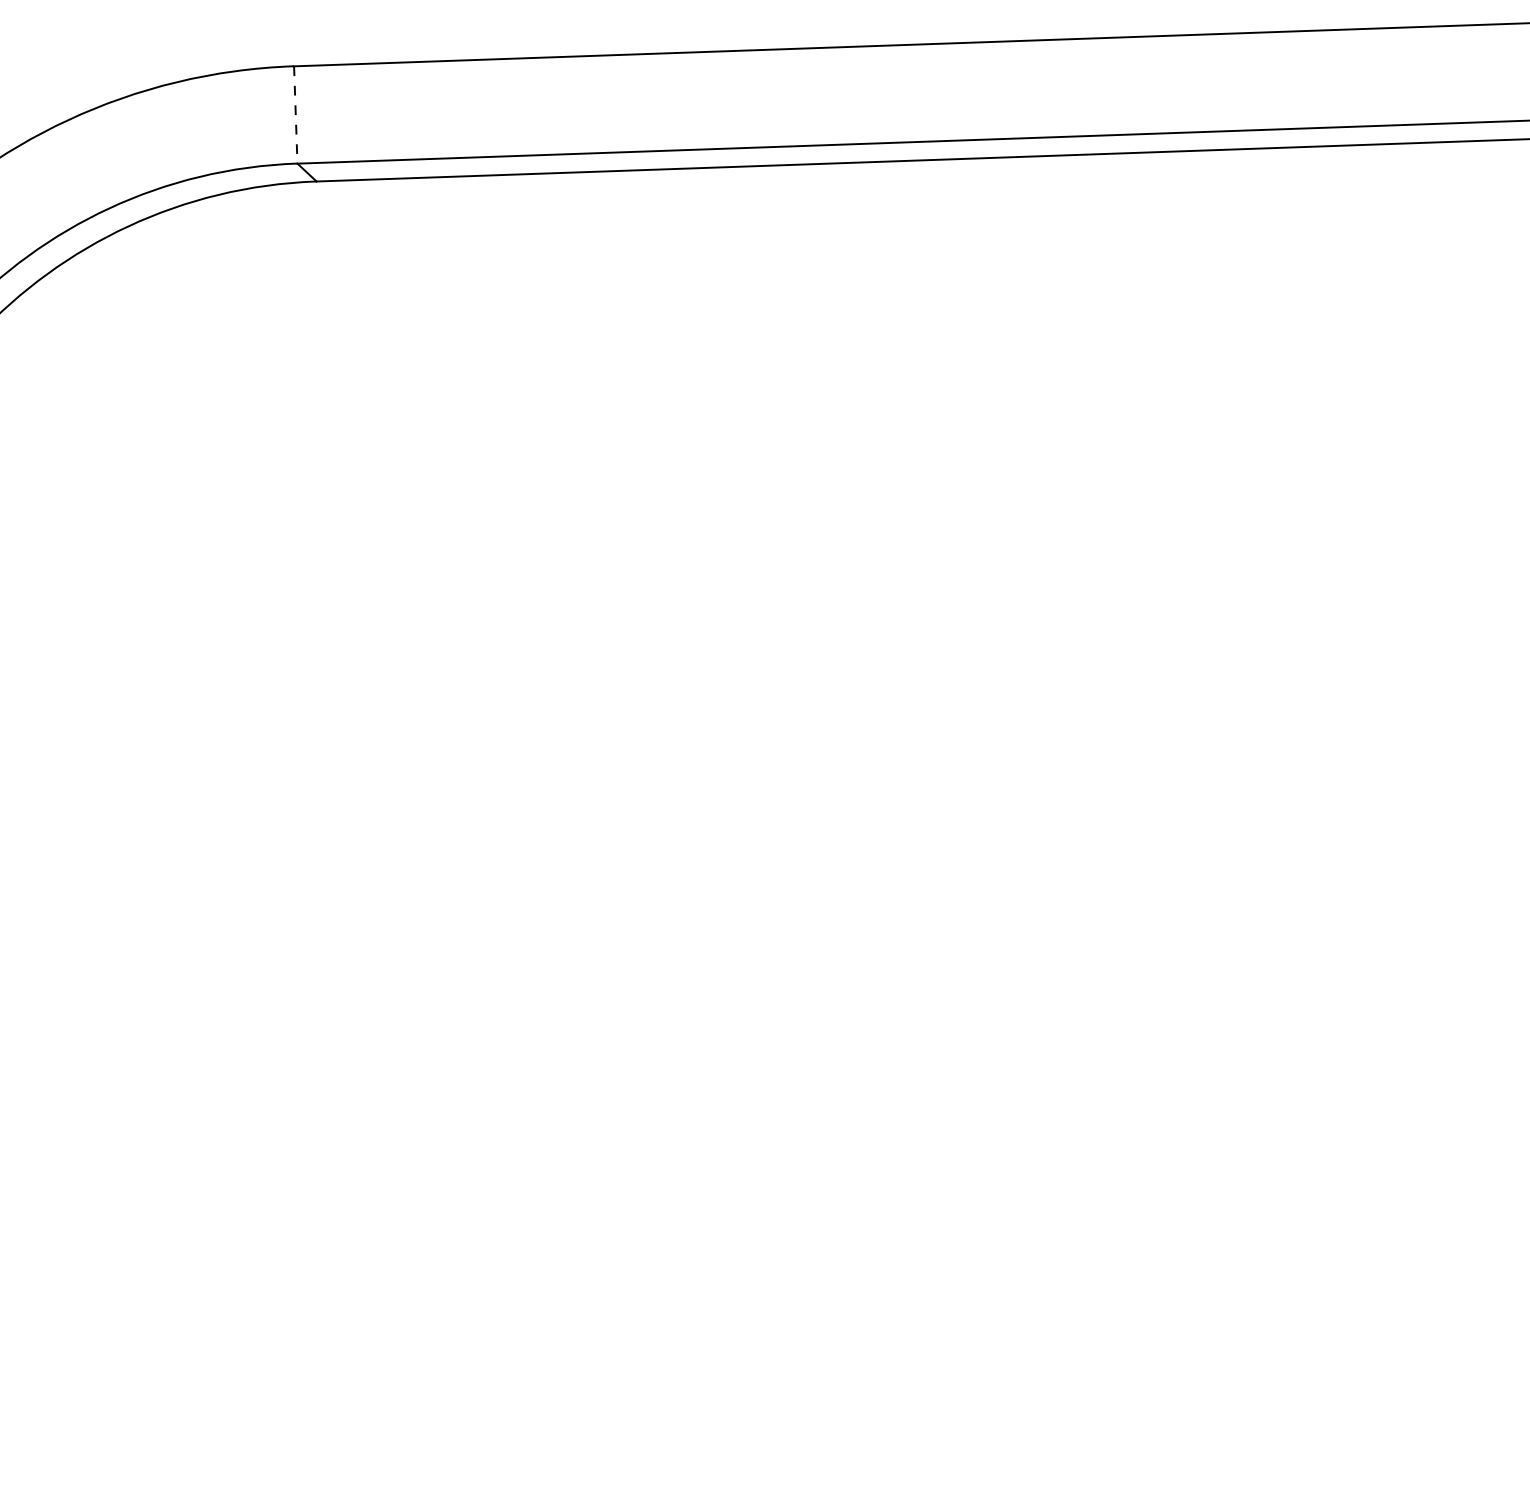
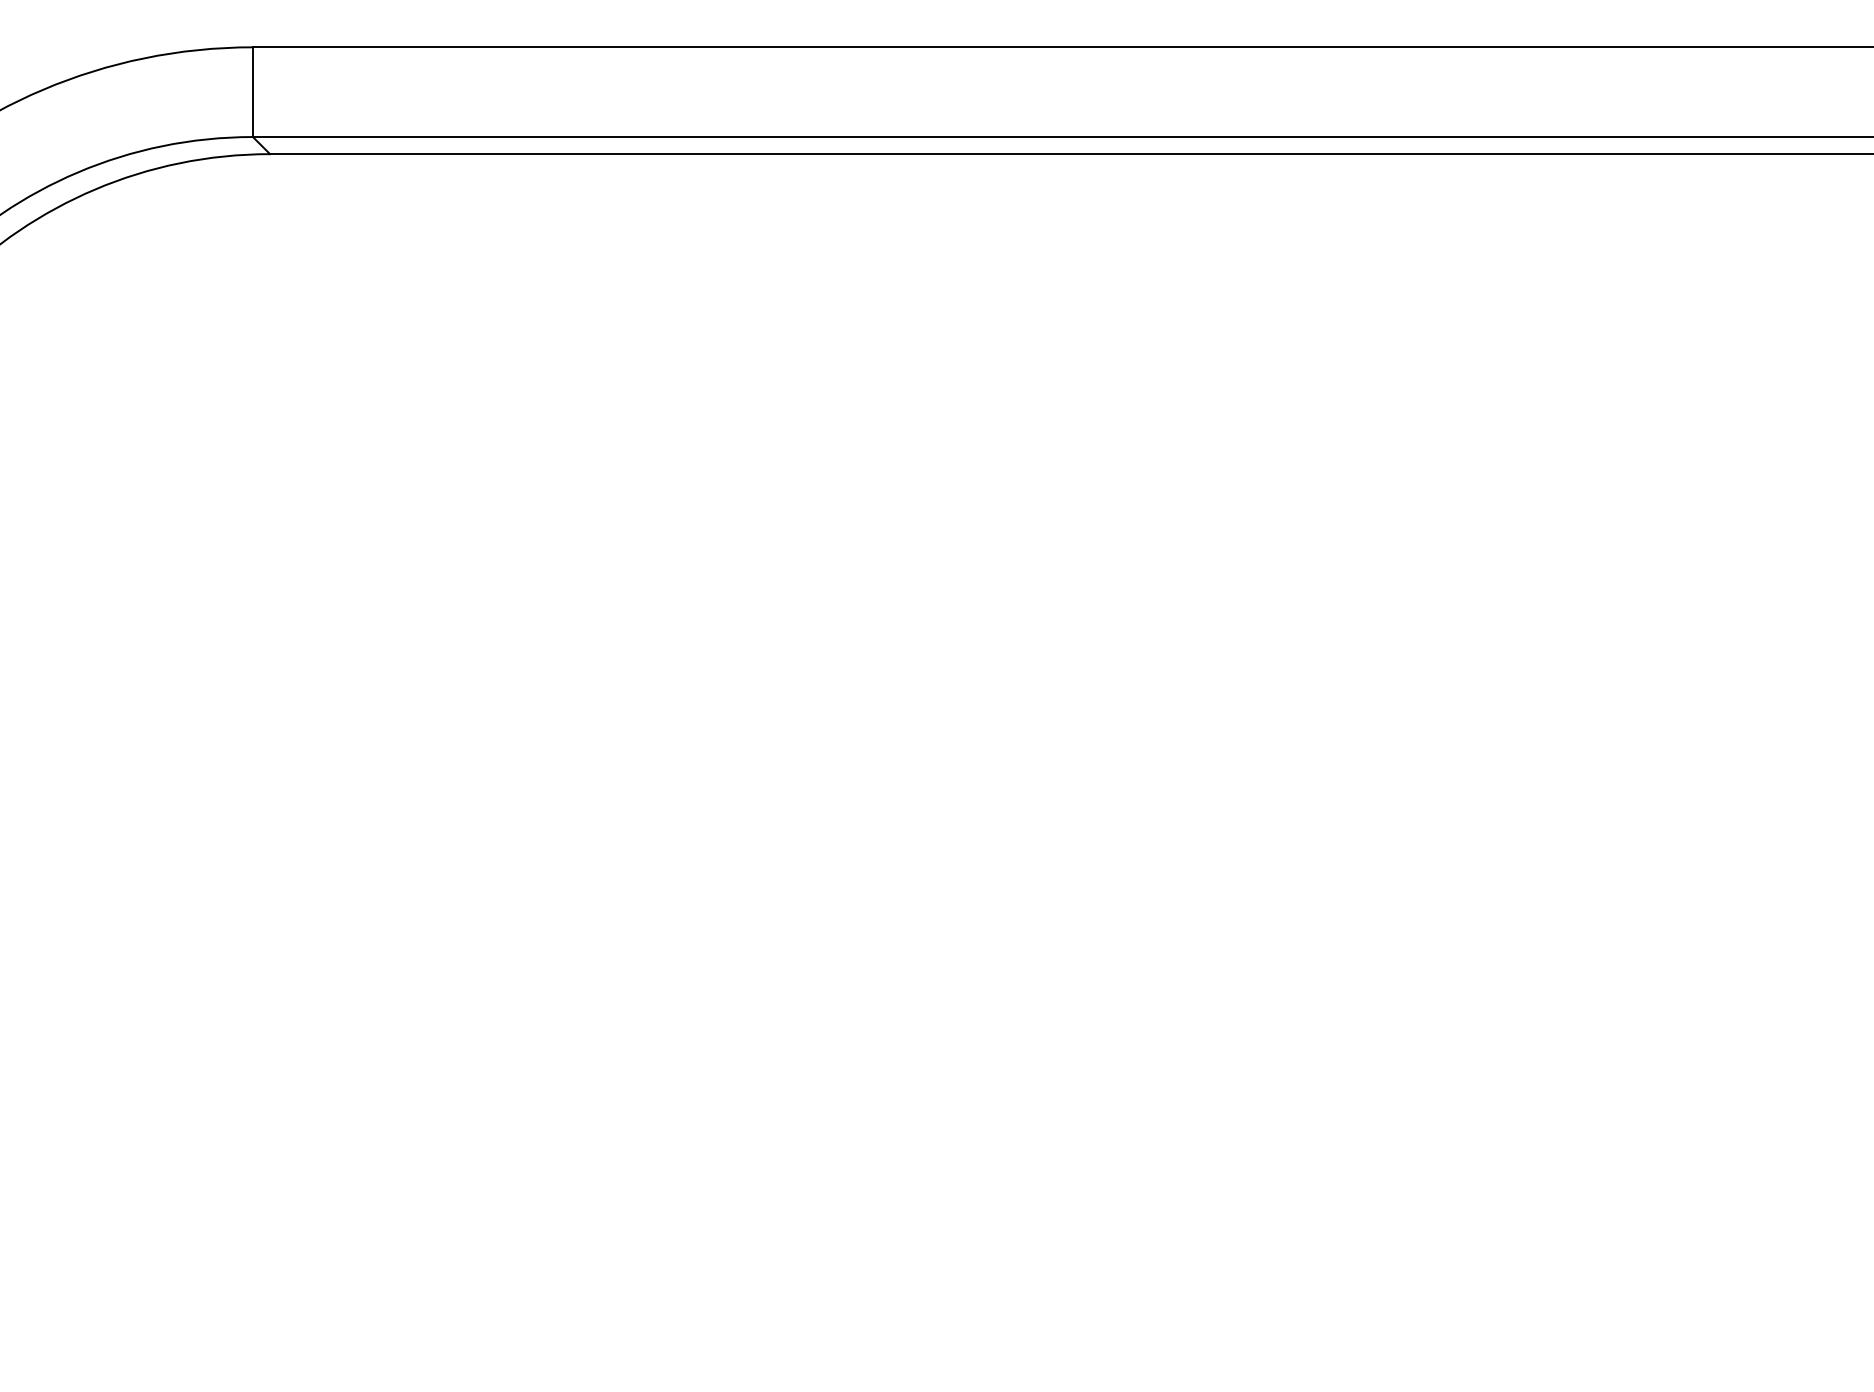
line: (296, 115) -> (253, 92), dashed -> solid

